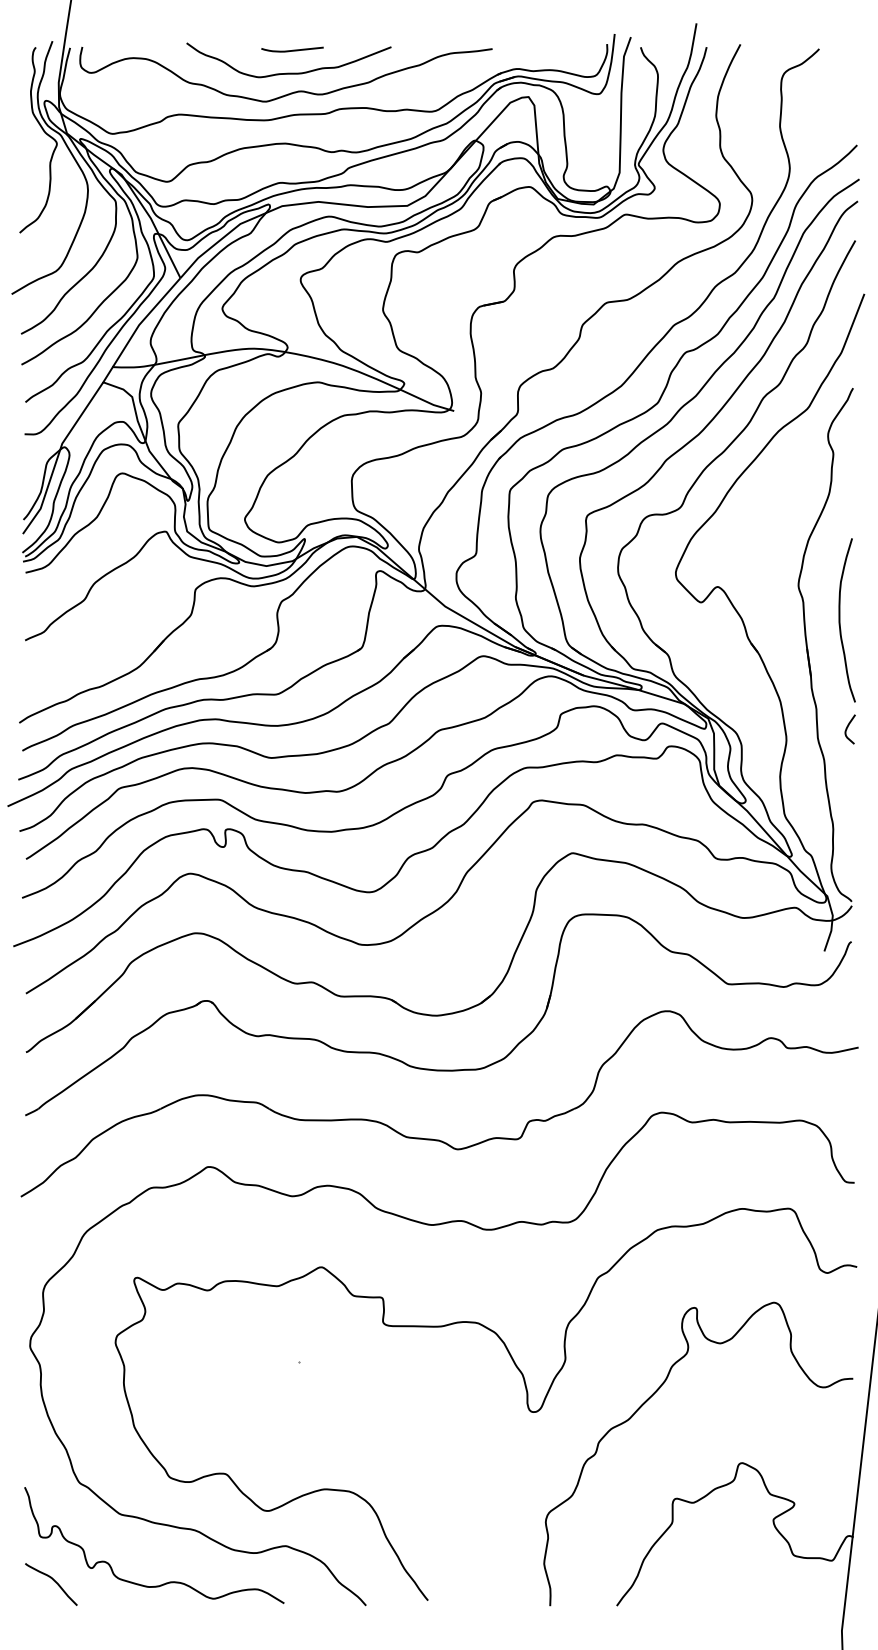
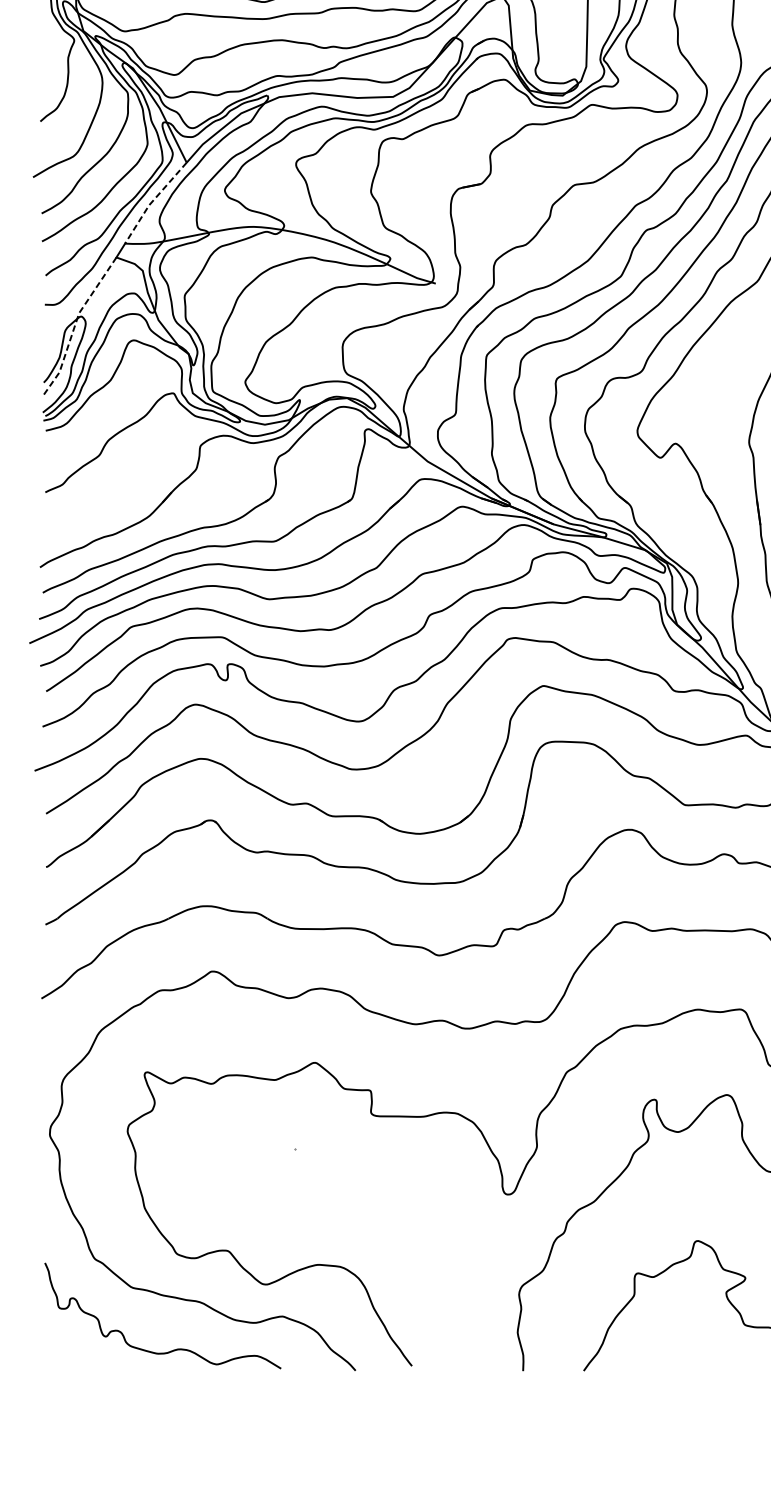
line: (143, 320) -> (153, 201), solid -> dashed
line: (58, 455) -> (75, 324), solid -> dashed
curve: (53, 1581) -> (71, 1348), removed

